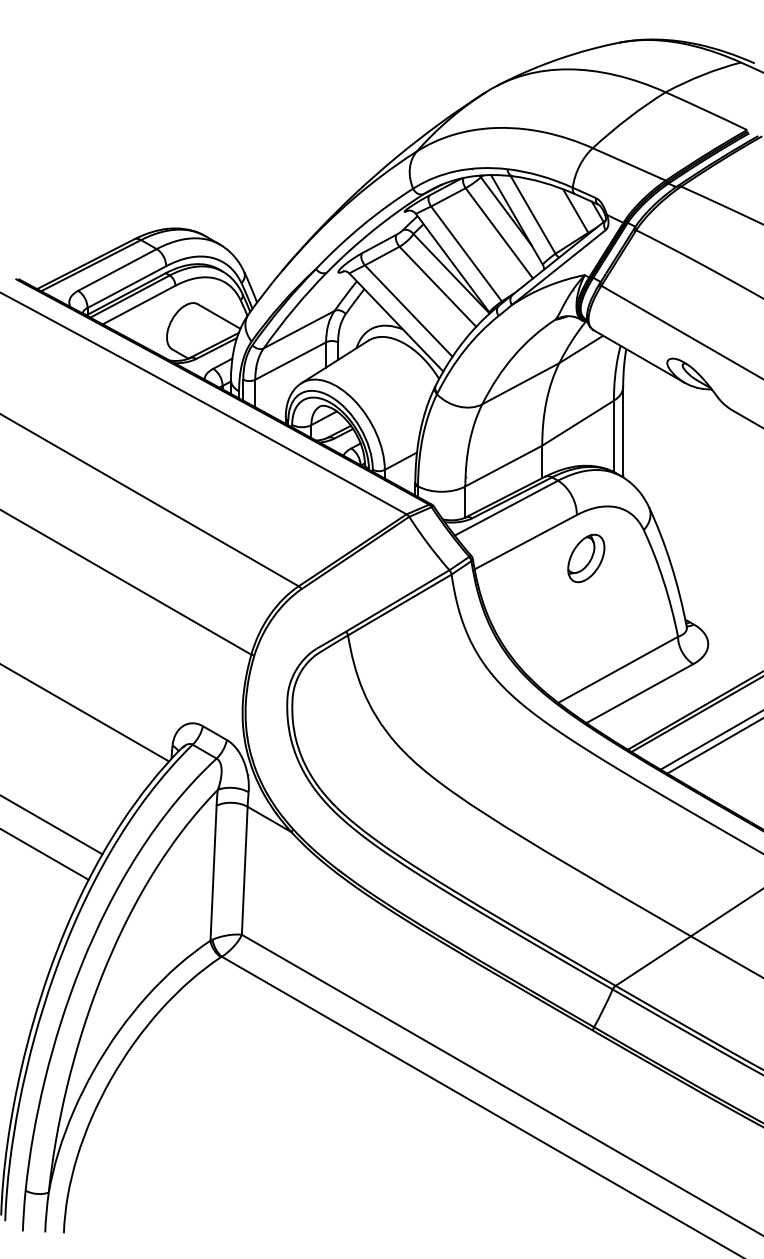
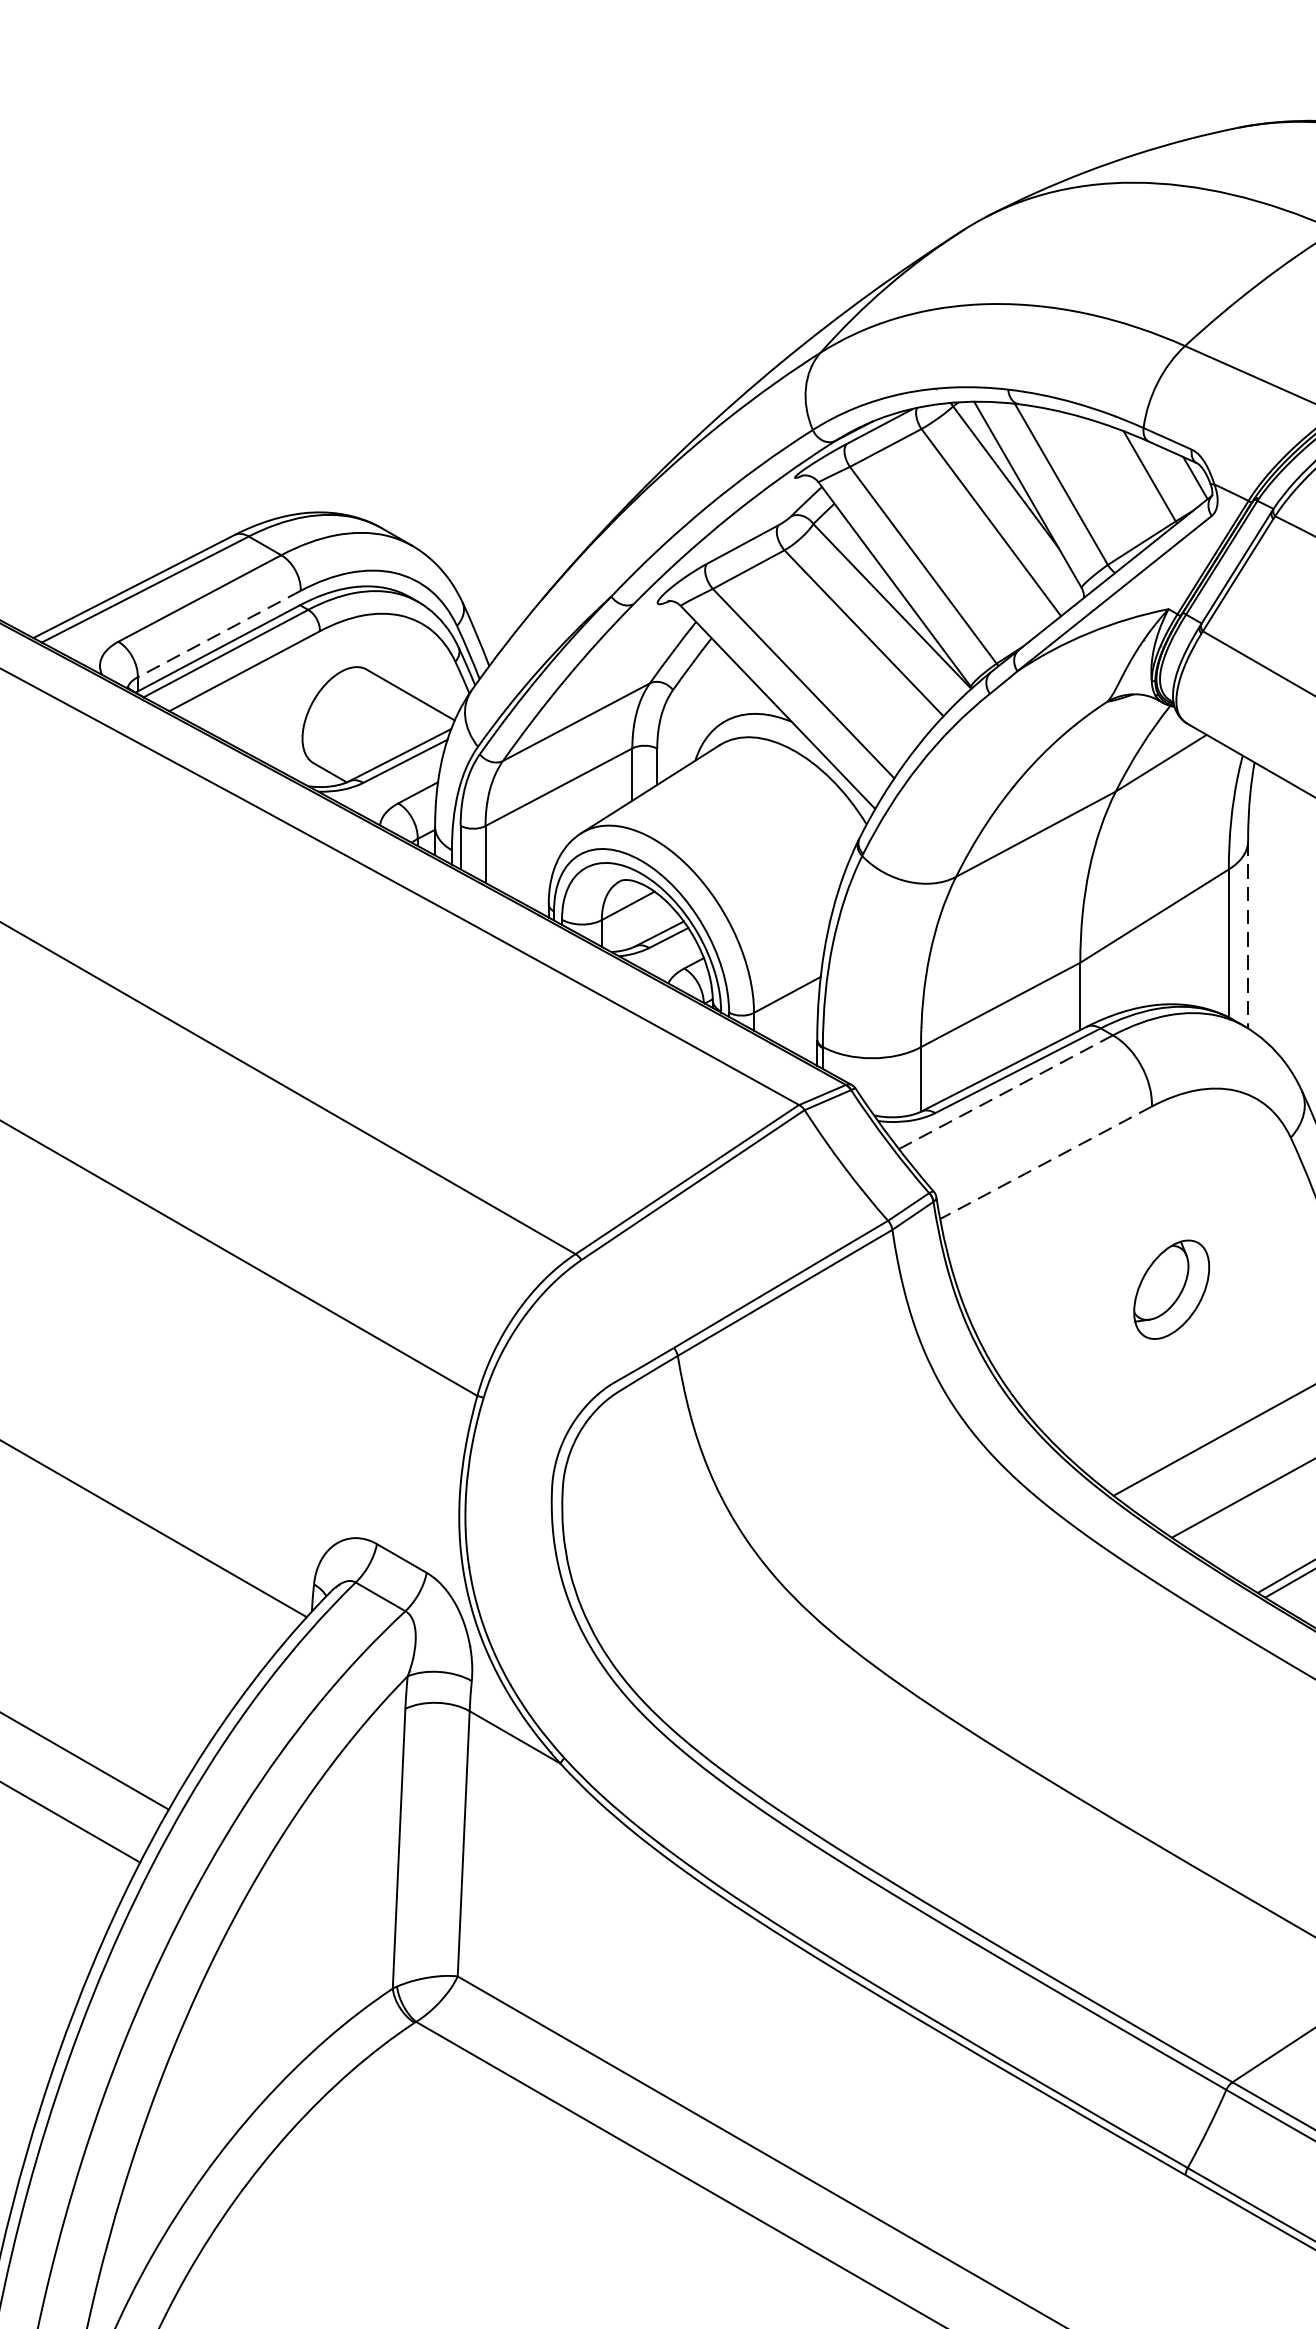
line: (126, 287) -> (218, 634), solid -> dashed
line: (623, 431) -> (1248, 933), solid -> dashed
line: (506, 507) -> (1006, 1090), solid -> dashed
line: (525, 542) -> (1045, 1163), solid -> dashed
part: (586, 558) -> (1172, 1289), moved

